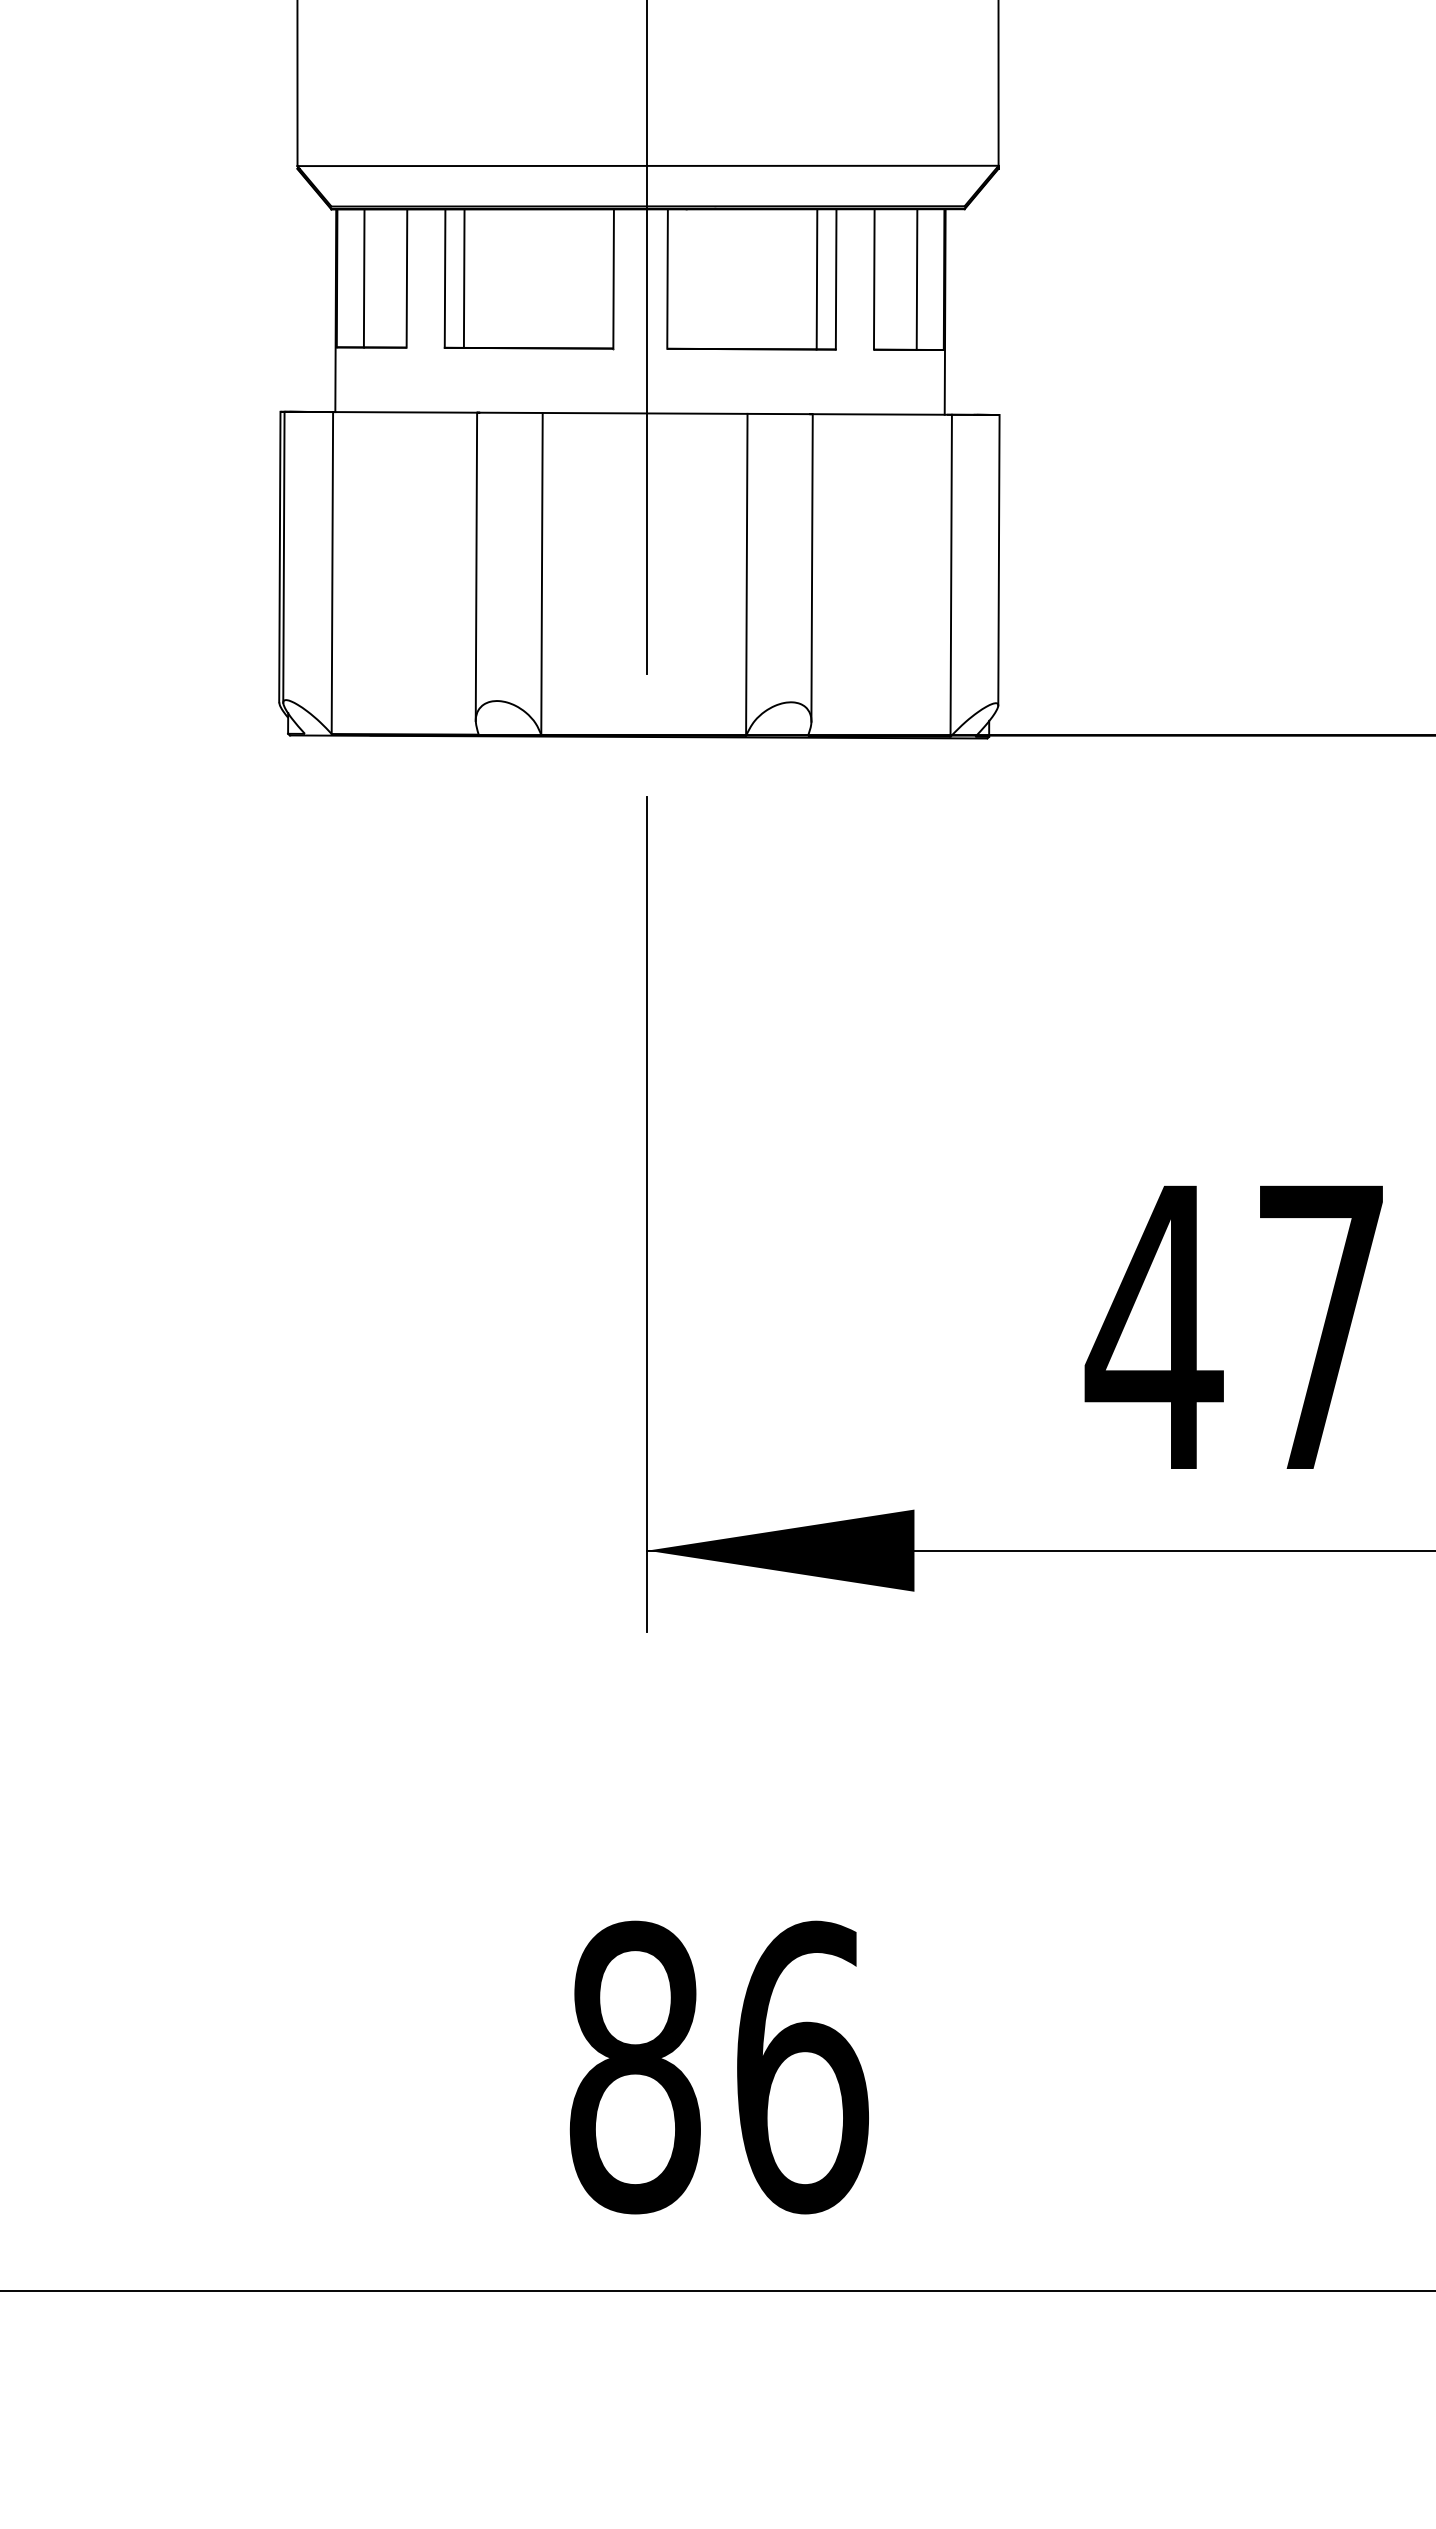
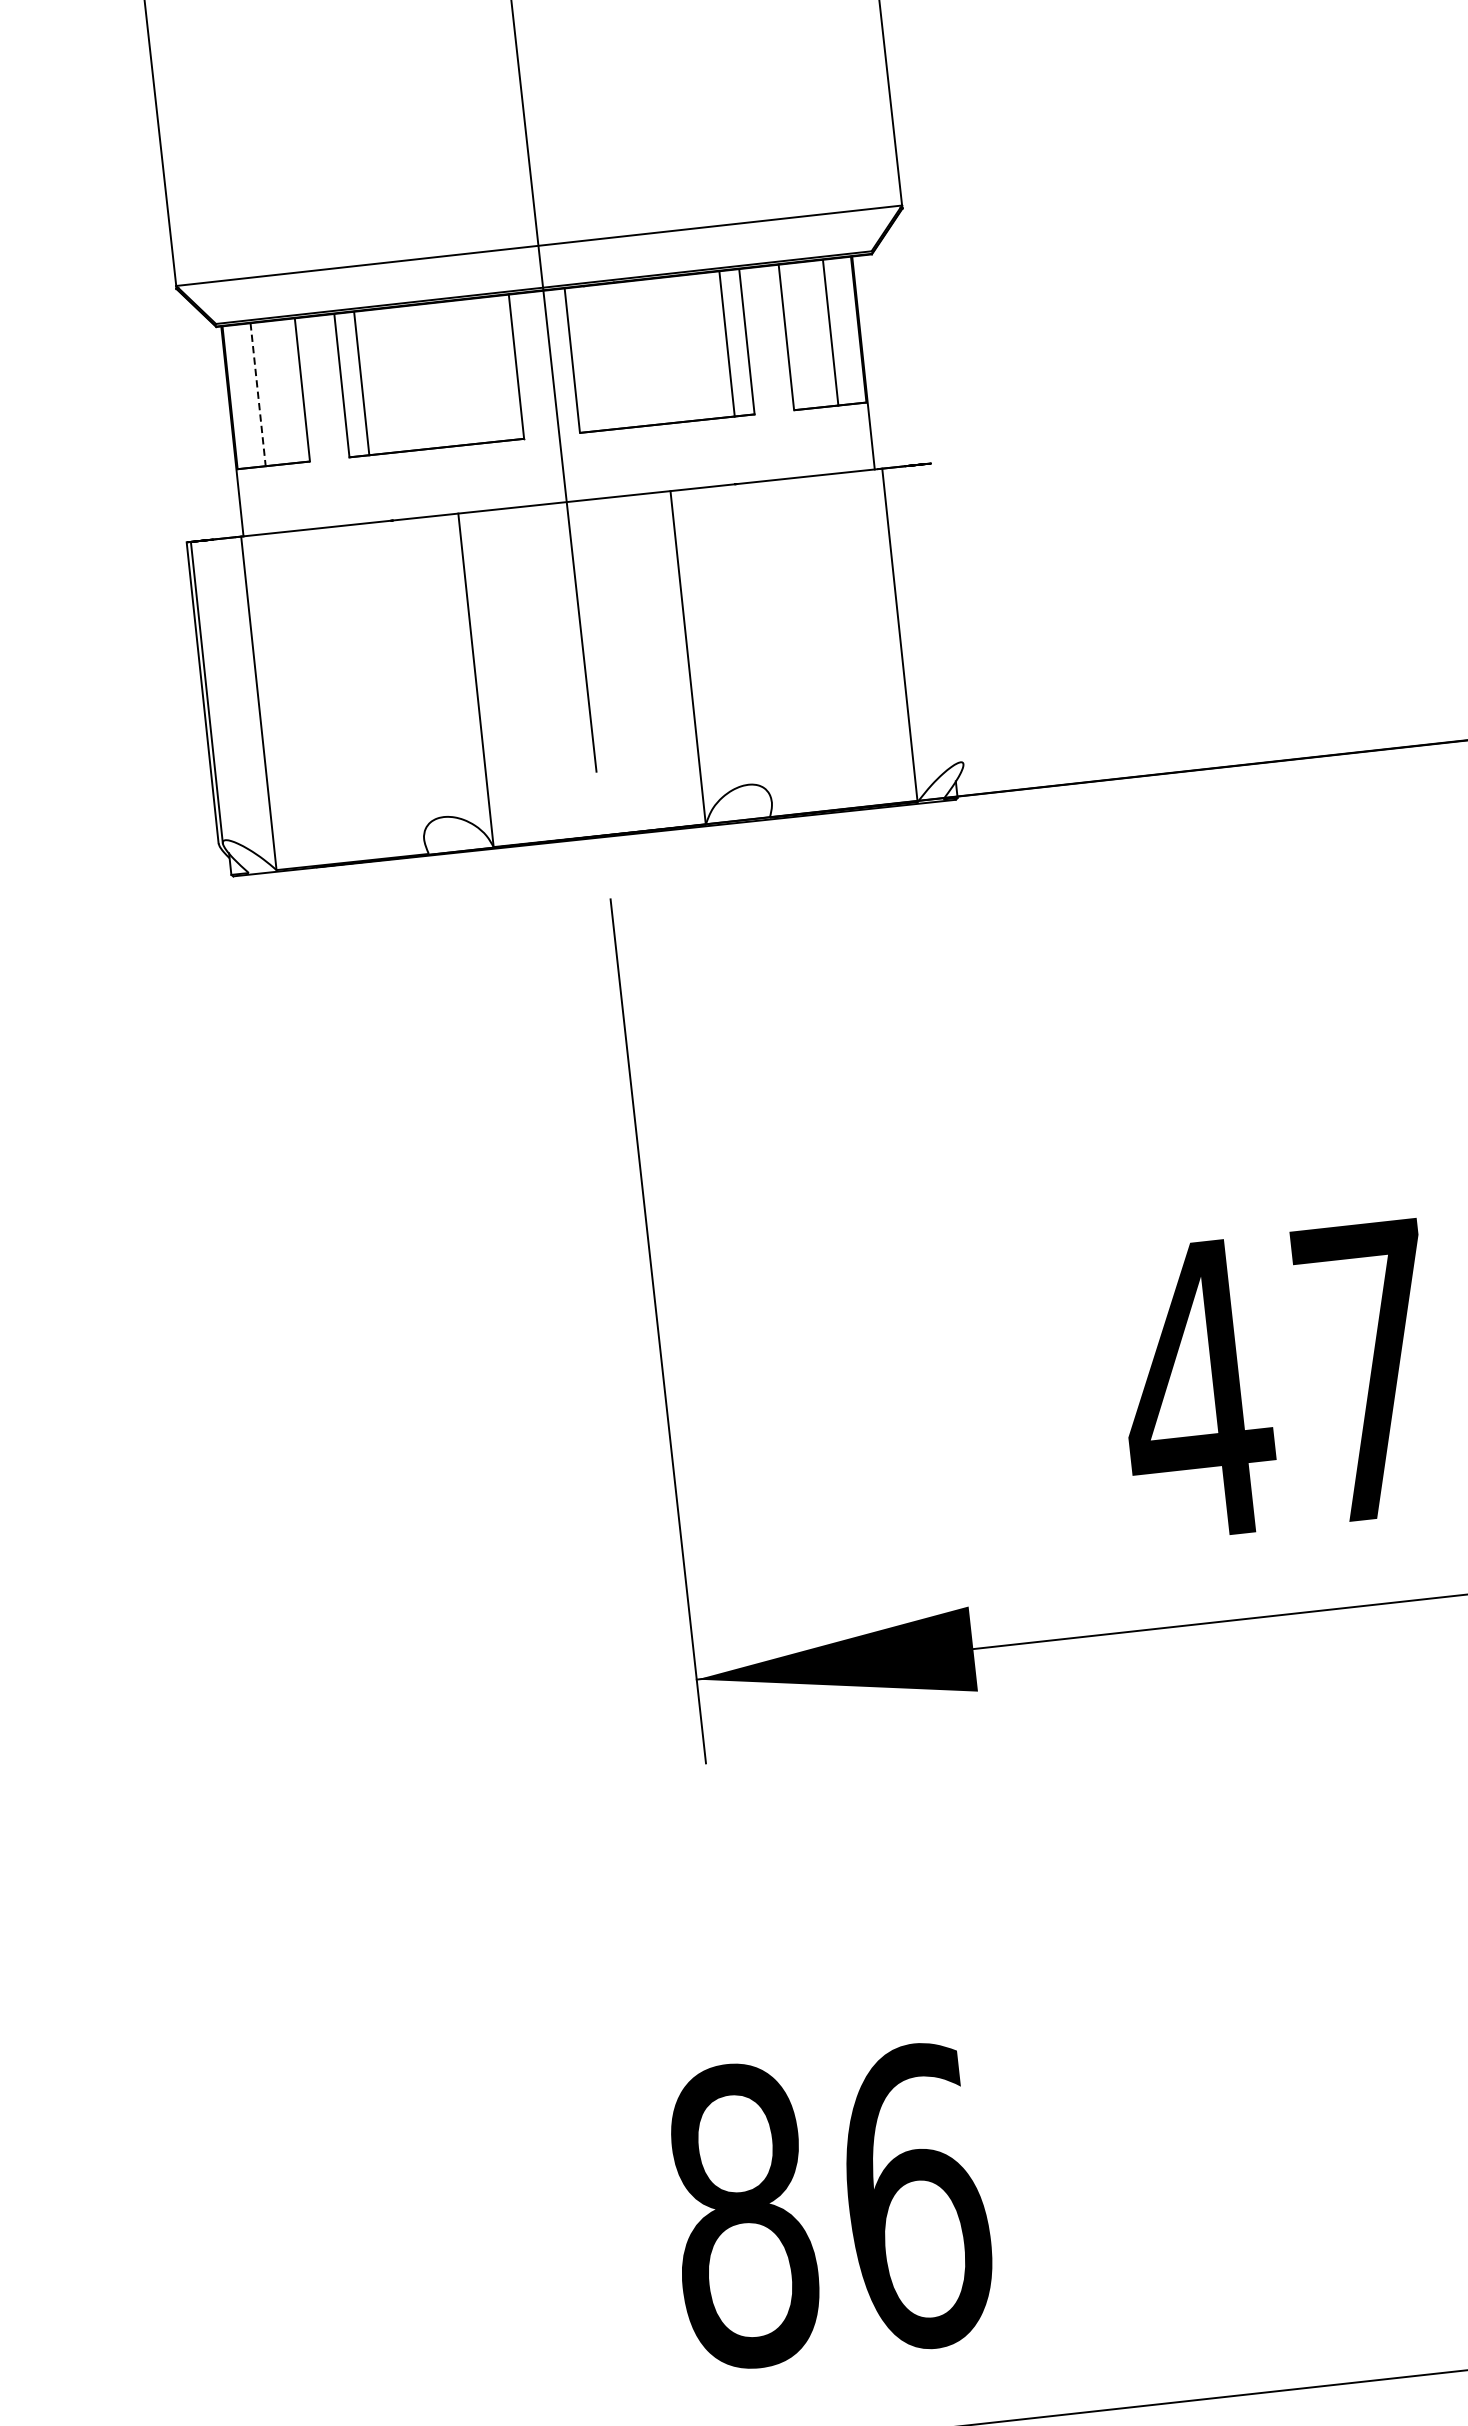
line: (364, 278) -> (258, 394), solid -> dashed
line: (998, 559) -> (947, 613), removed
line: (476, 566) -> (407, 680), removed
line: (811, 567) -> (754, 642), removed

